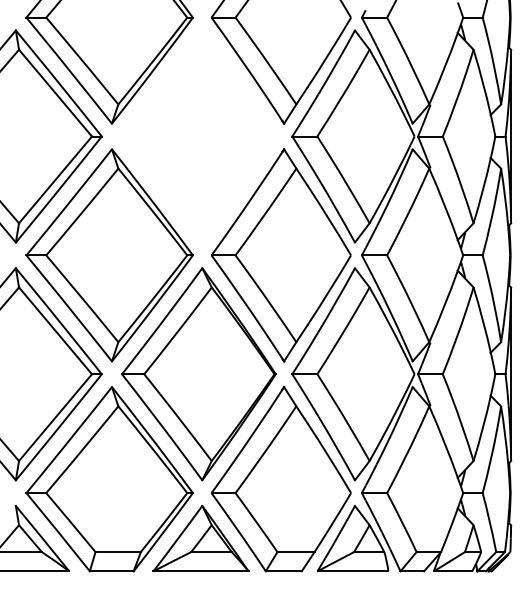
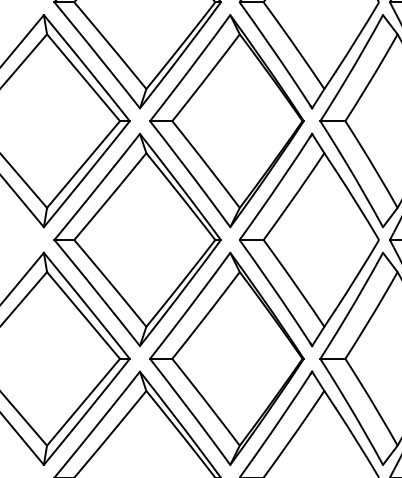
part: (198, 136) -> (226, 121), added

